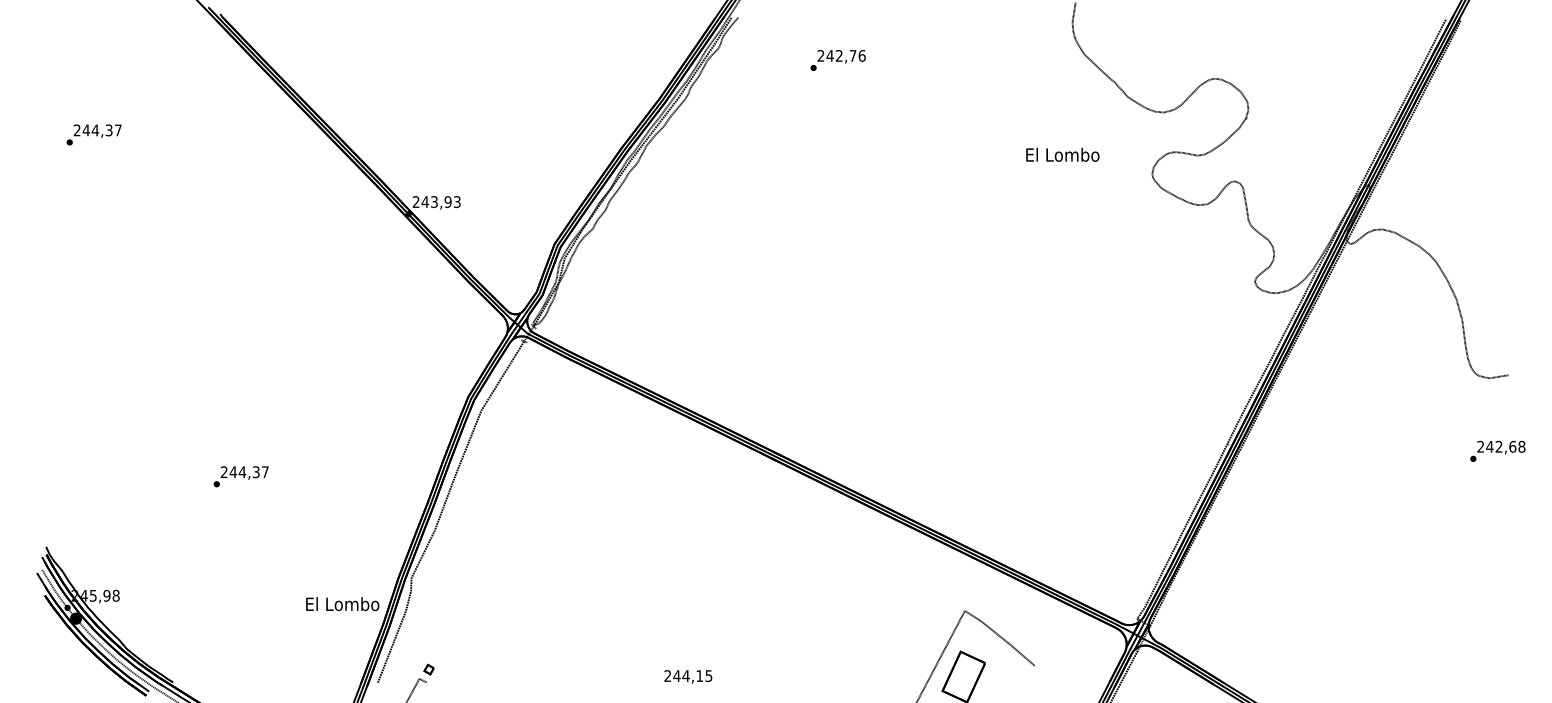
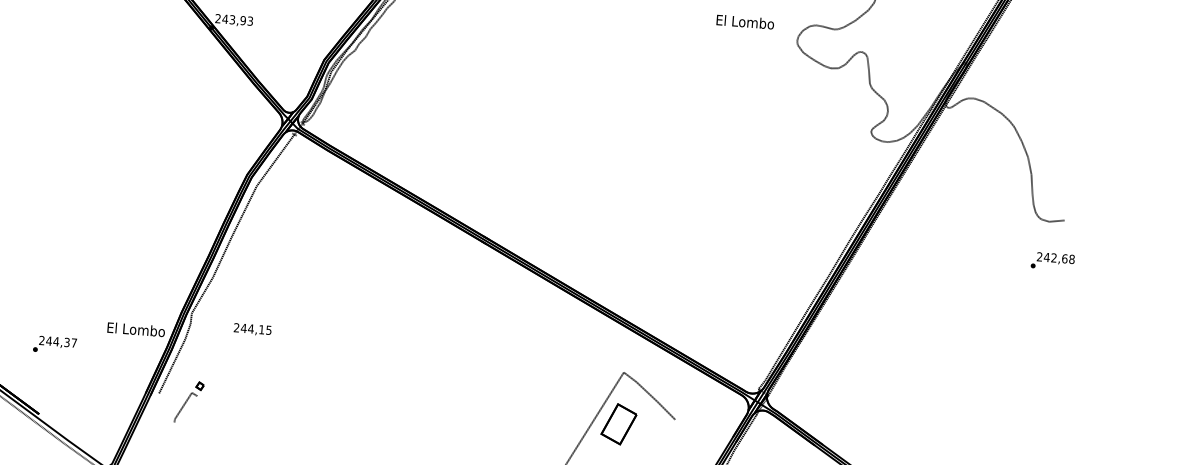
text: (1062, 154) -> (745, 21), moved
text: (1497, 450) -> (1052, 260), moved
text: (240, 476) -> (54, 344), moved
text: (688, 676) -> (252, 329), moved

